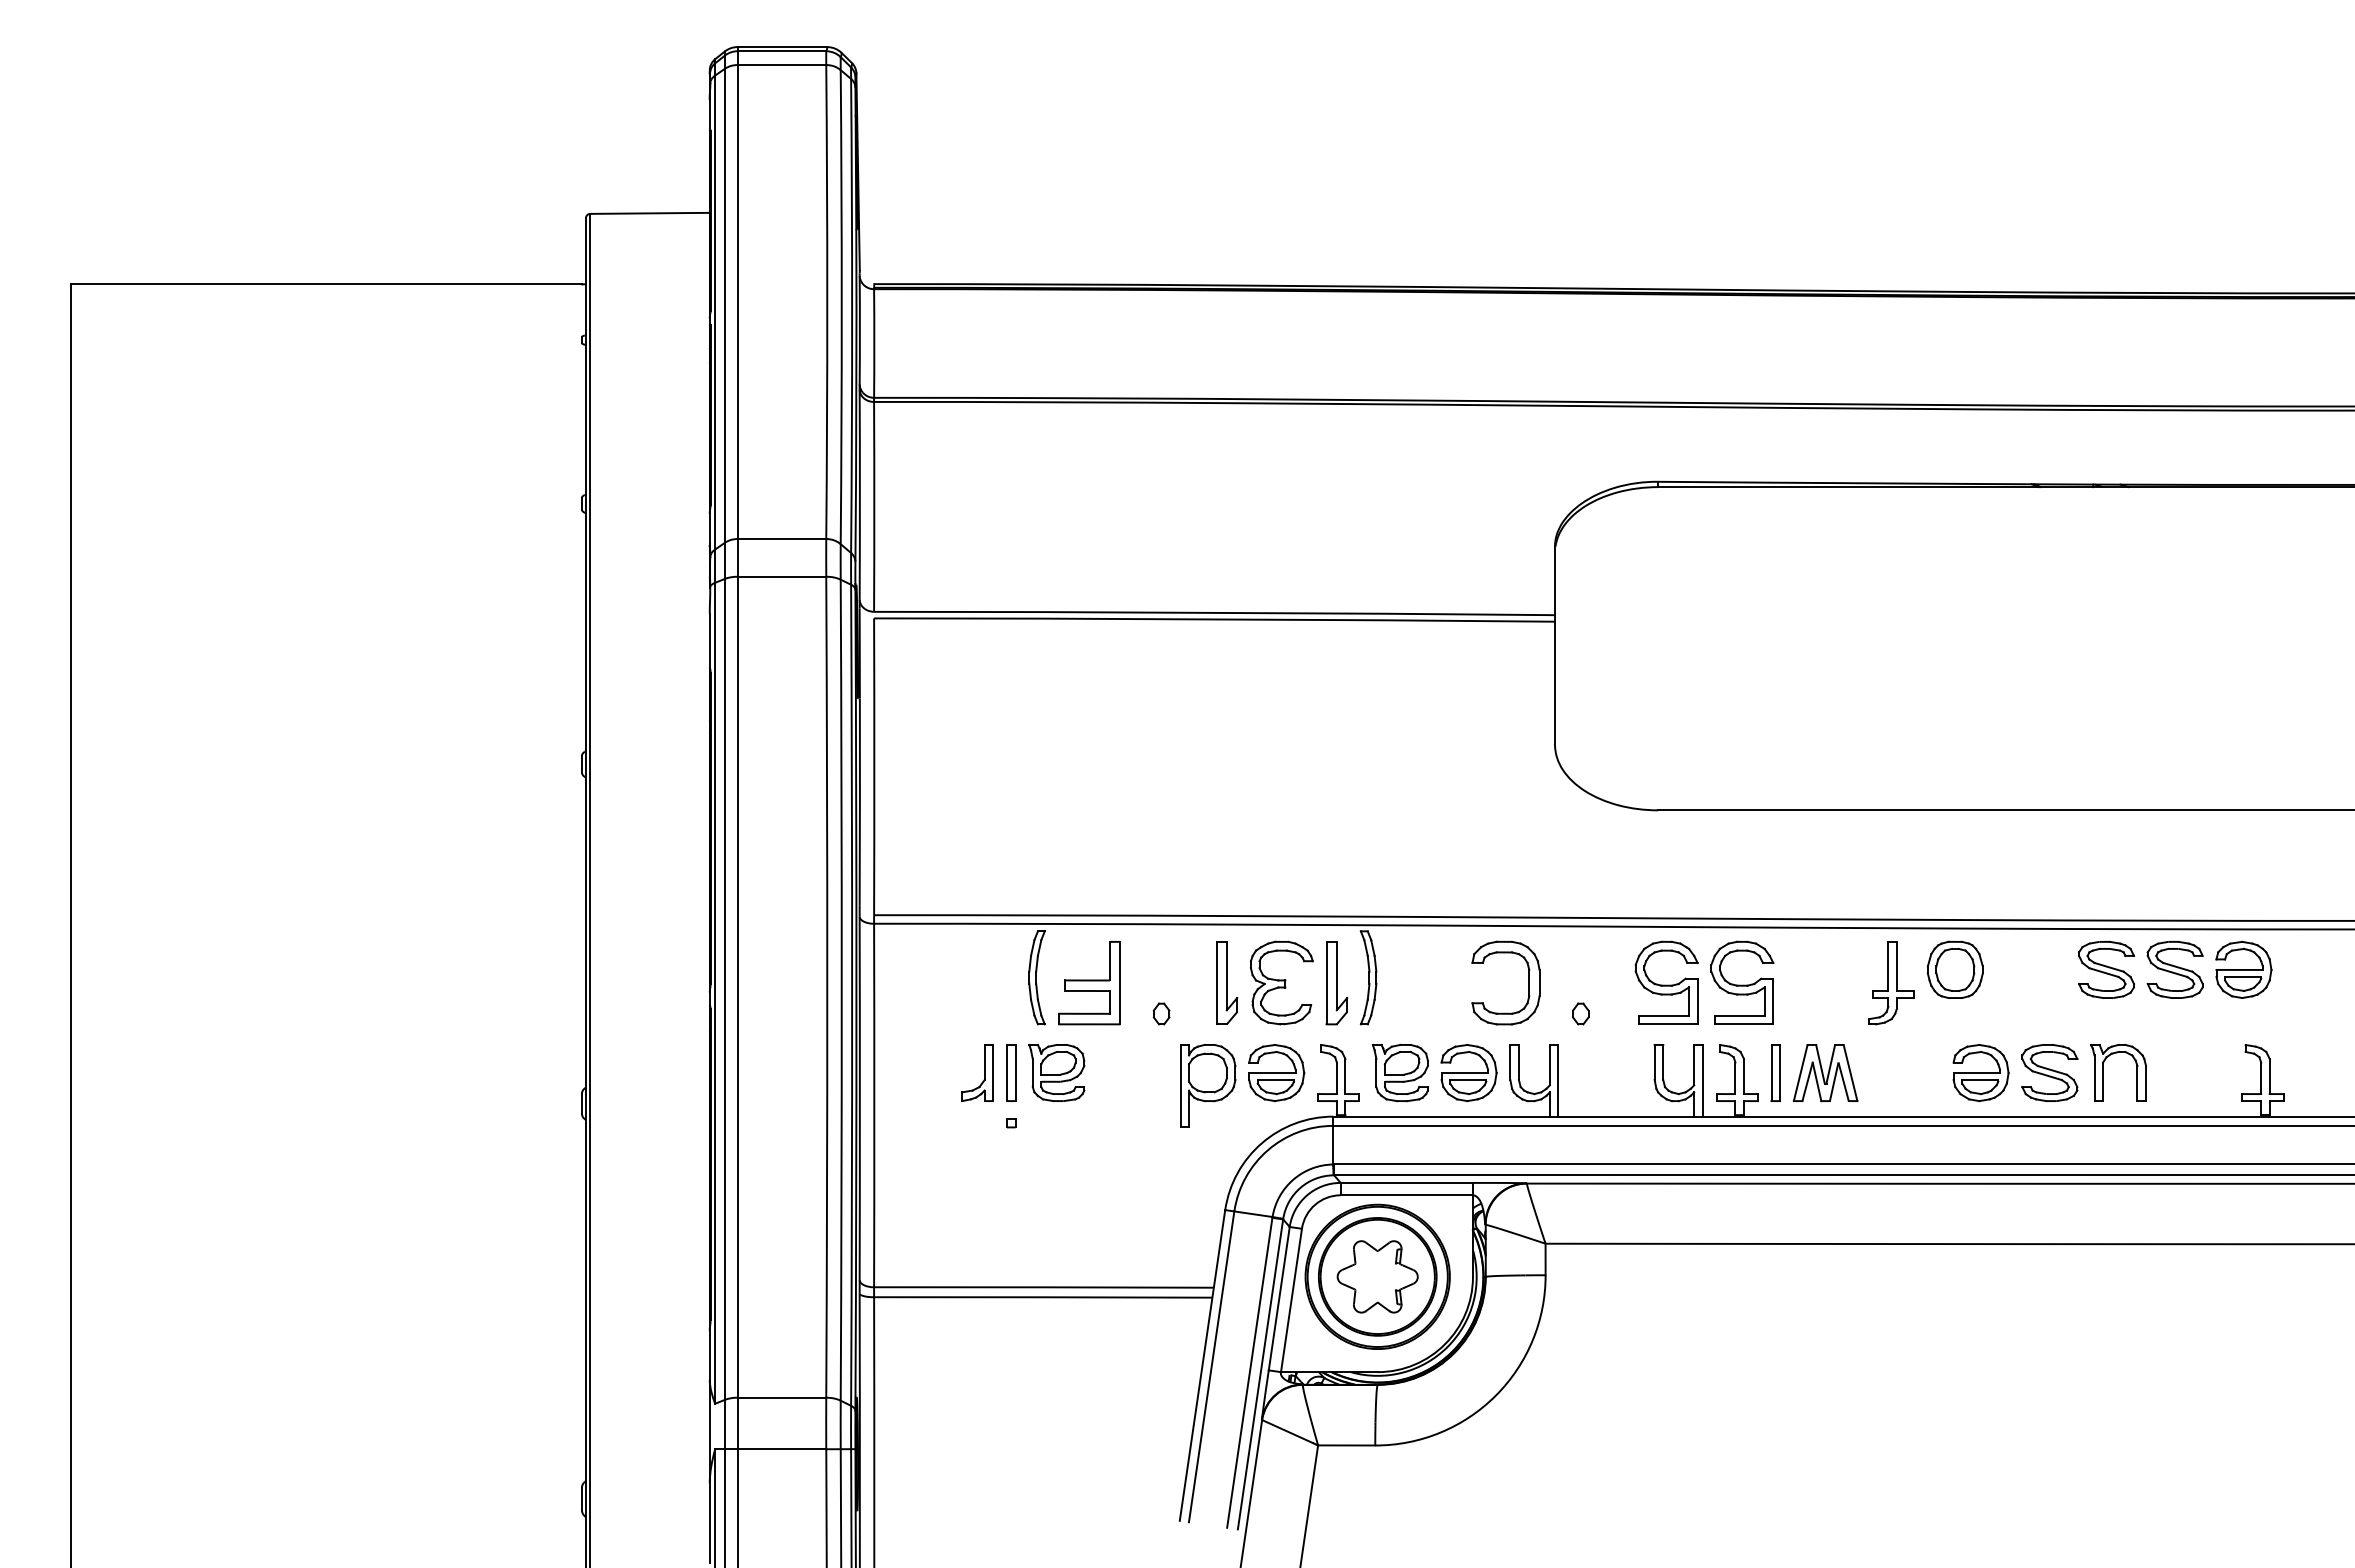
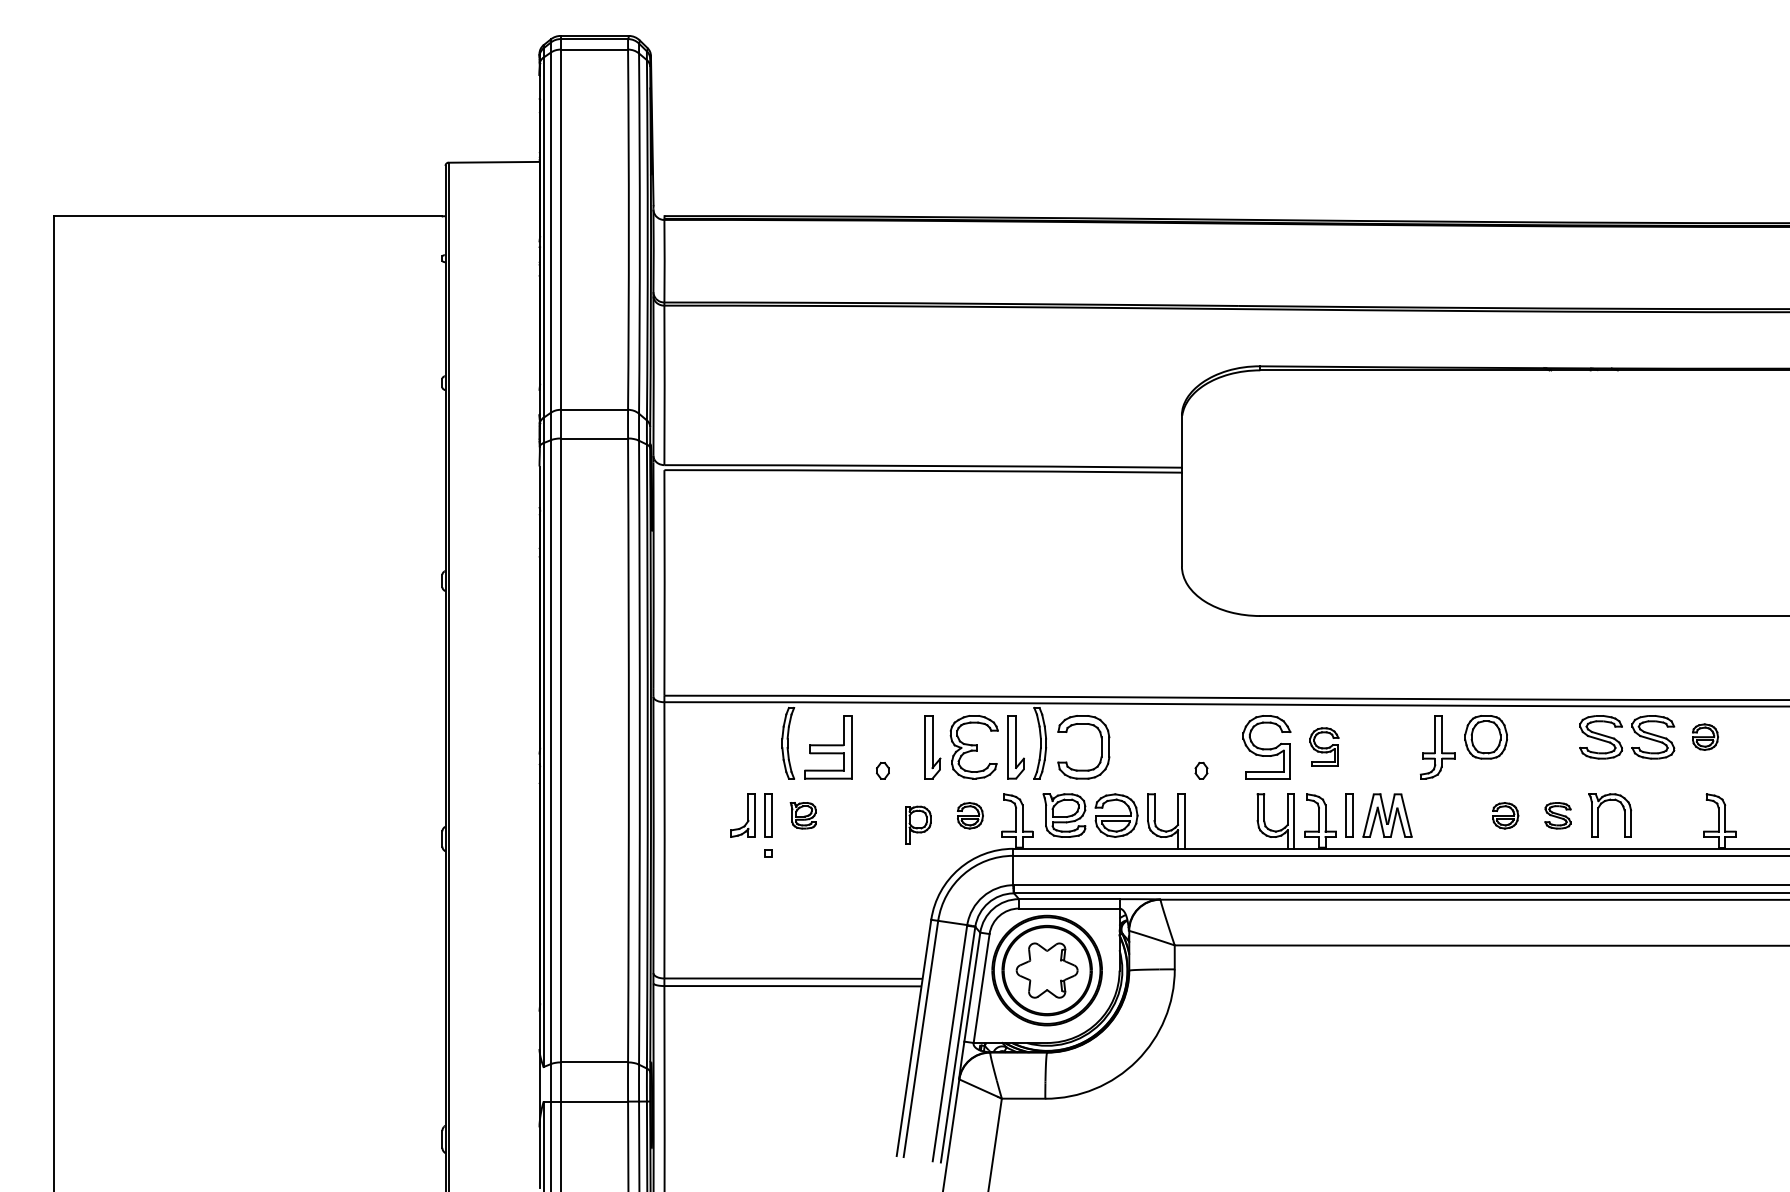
part: (2243, 969) -> (1705, 736), size x0.6
part: (1528, 982) -> (1100, 746), moved
part: (1742, 982) -> (1324, 746), size x0.6
part: (1056, 1073) -> (803, 816), size x0.6
part: (1276, 1073) -> (970, 816), size x0.6
part: (1980, 1073) -> (1505, 816), size x0.6
part: (2049, 1073) -> (1557, 816), size x0.6
part: (1208, 1085) -> (918, 825), size x0.6

